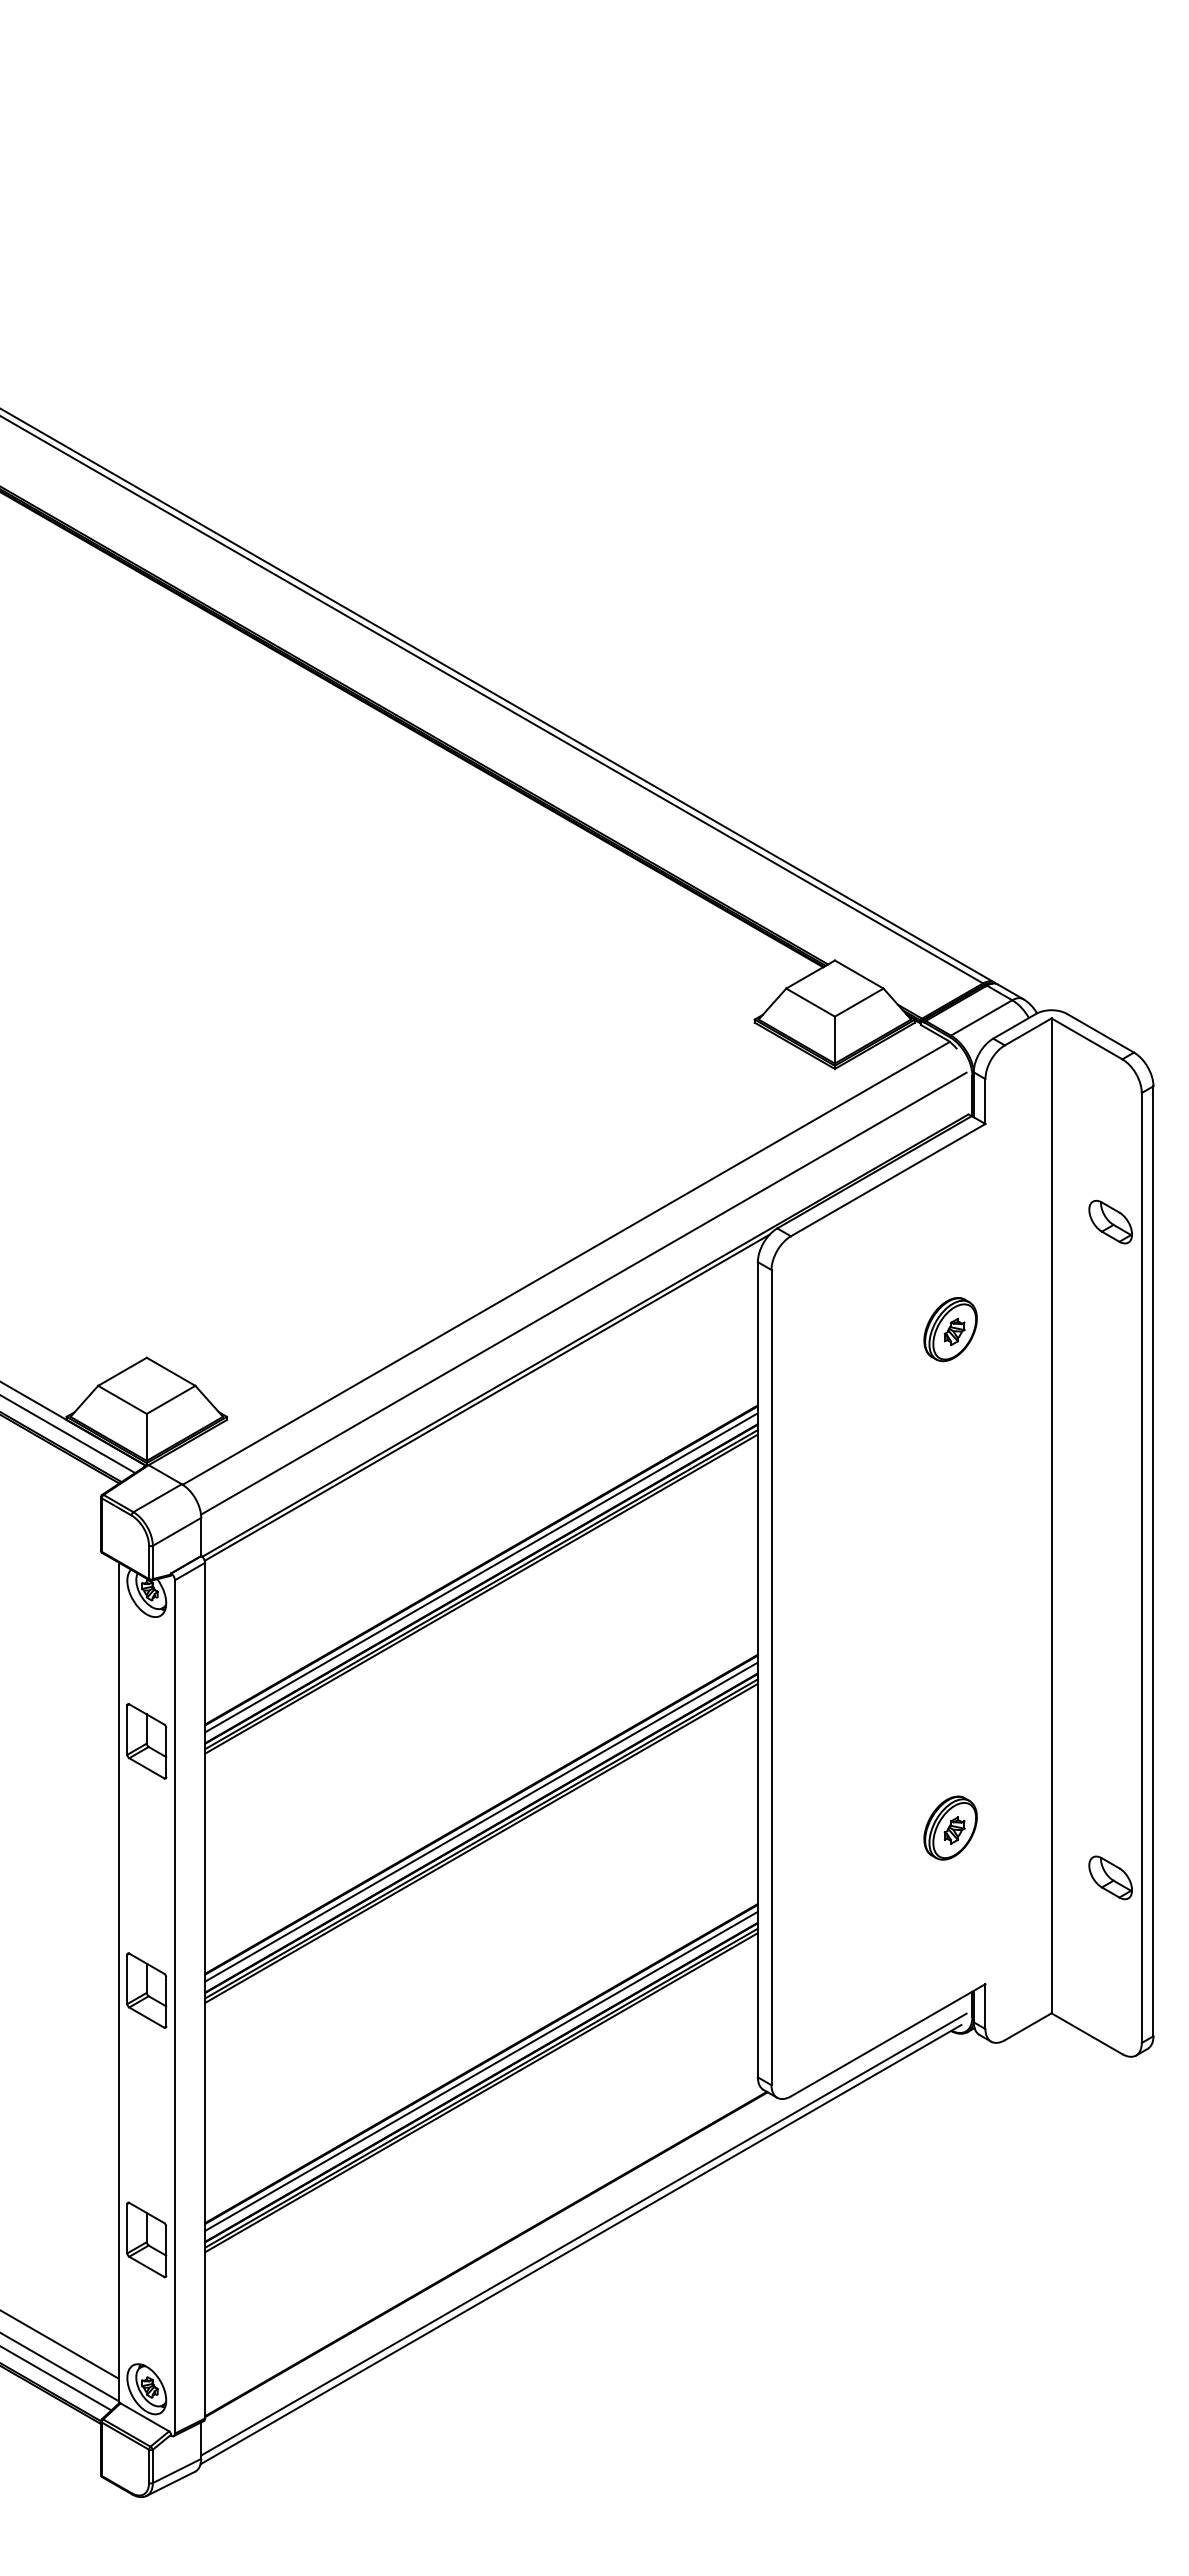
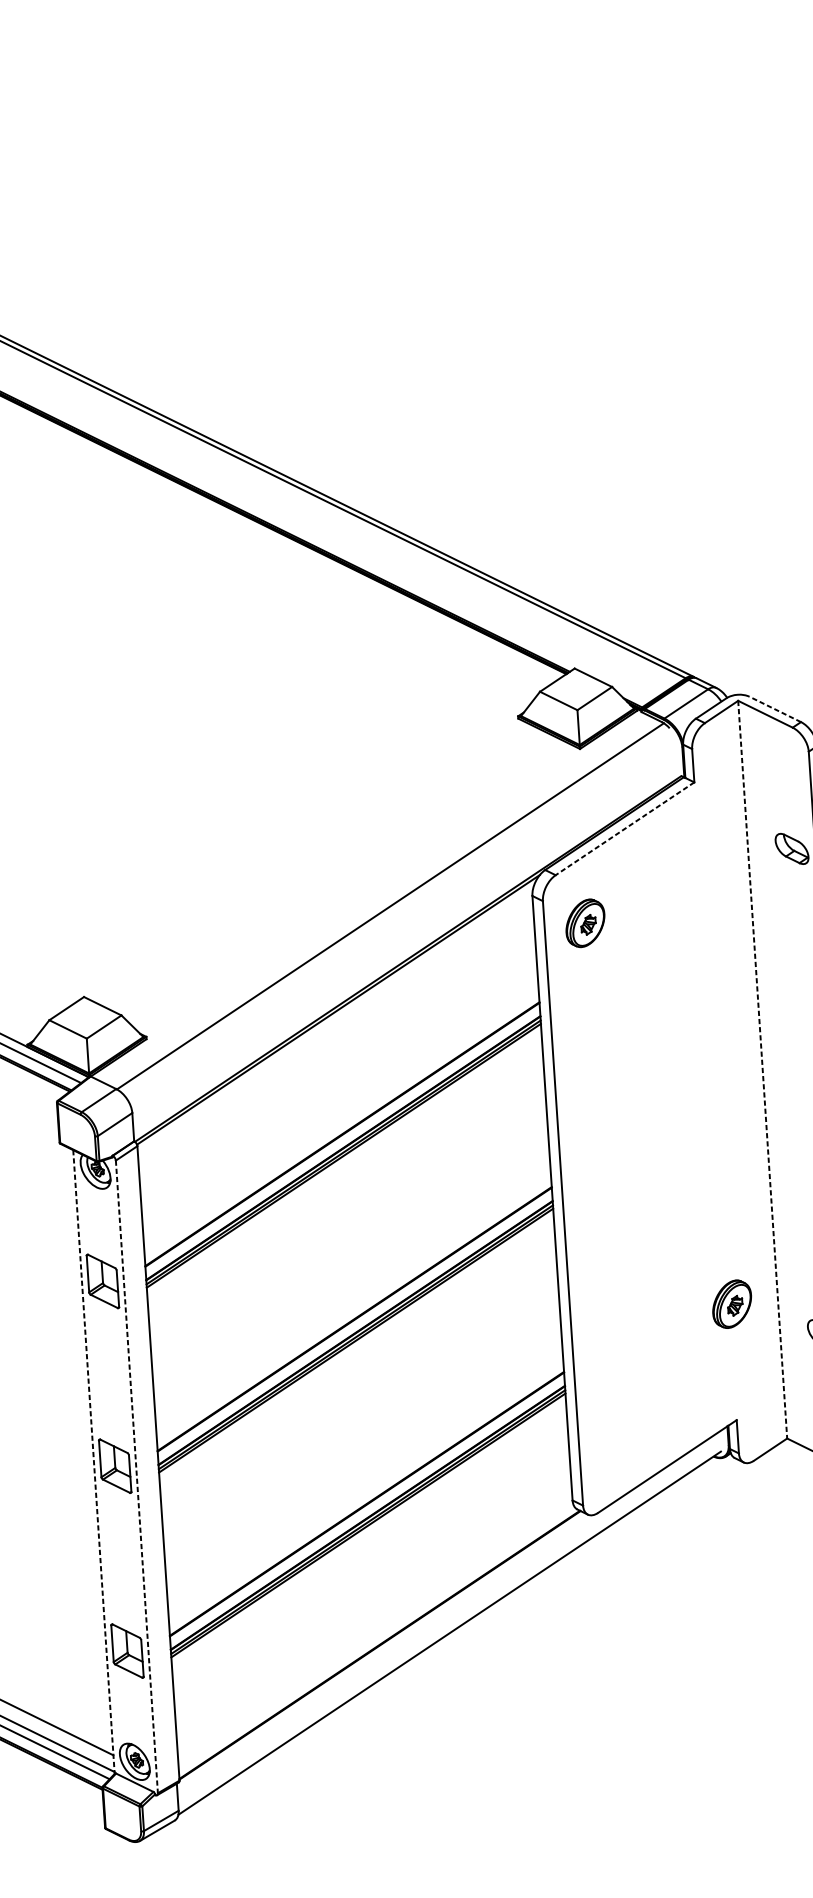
line: (1100, 1033) -> (775, 709), solid -> dashed
line: (887, 1180) -> (624, 829), solid -> dashed
line: (583, 1293) -> (404, 927), removed
part: (950, 1329) -> (585, 923), moved
line: (1051, 1516) -> (762, 1070), solid -> dashed
line: (481, 1572) -> (342, 1139), removed
line: (481, 1821) -> (355, 1324), removed
part: (950, 1827) -> (732, 1303), moved
line: (118, 1983) -> (93, 1462), solid -> dashed
line: (174, 2006) -> (136, 1476), solid -> dashed
line: (481, 2070) -> (367, 1508), removed
line: (583, 2234) -> (451, 1625), removed

